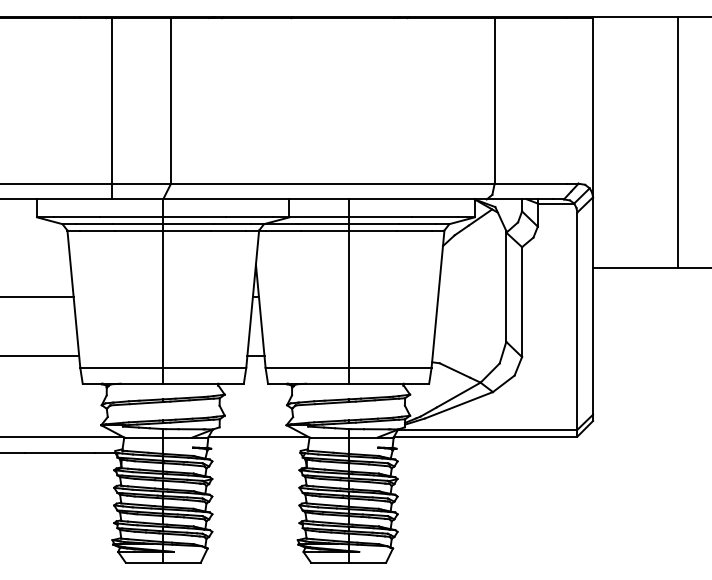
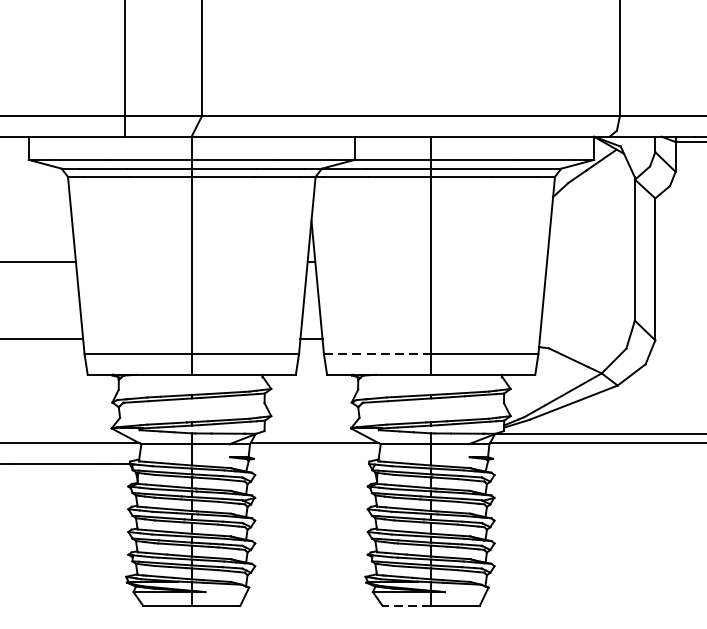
line: (307, 367) -> (378, 353), solid -> dashed
line: (329, 562) -> (406, 605), solid -> dashed

